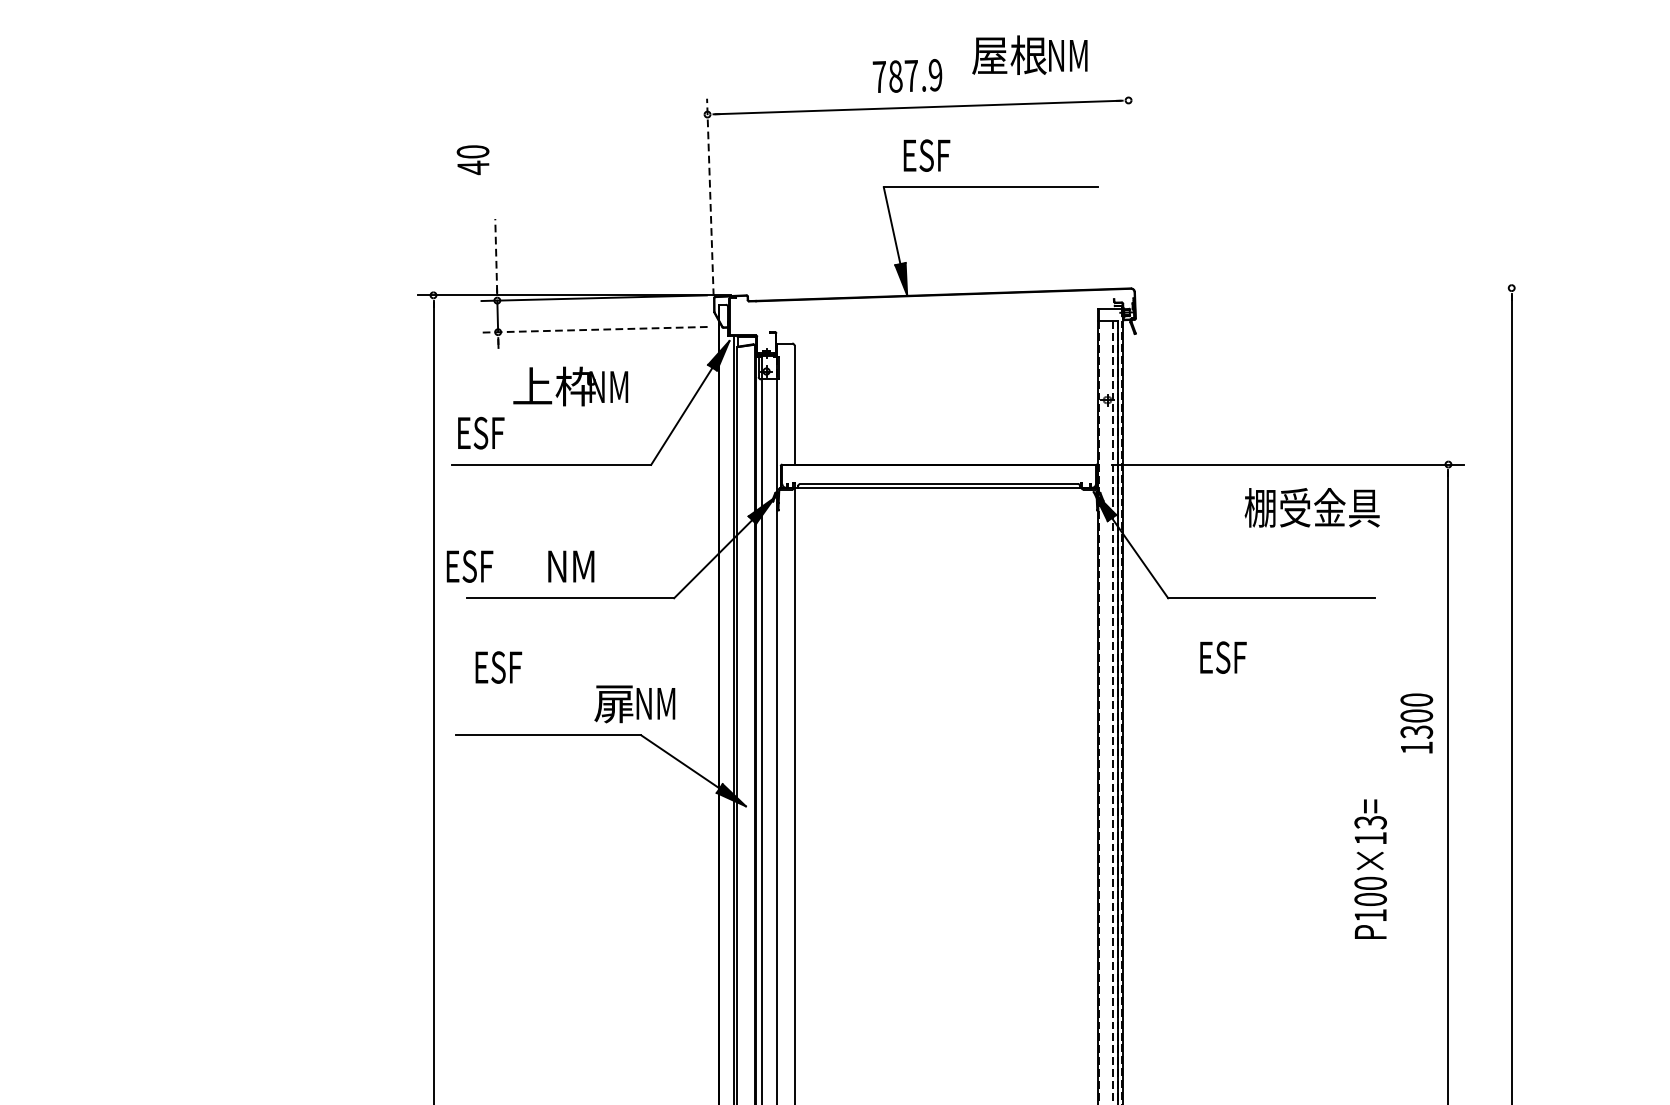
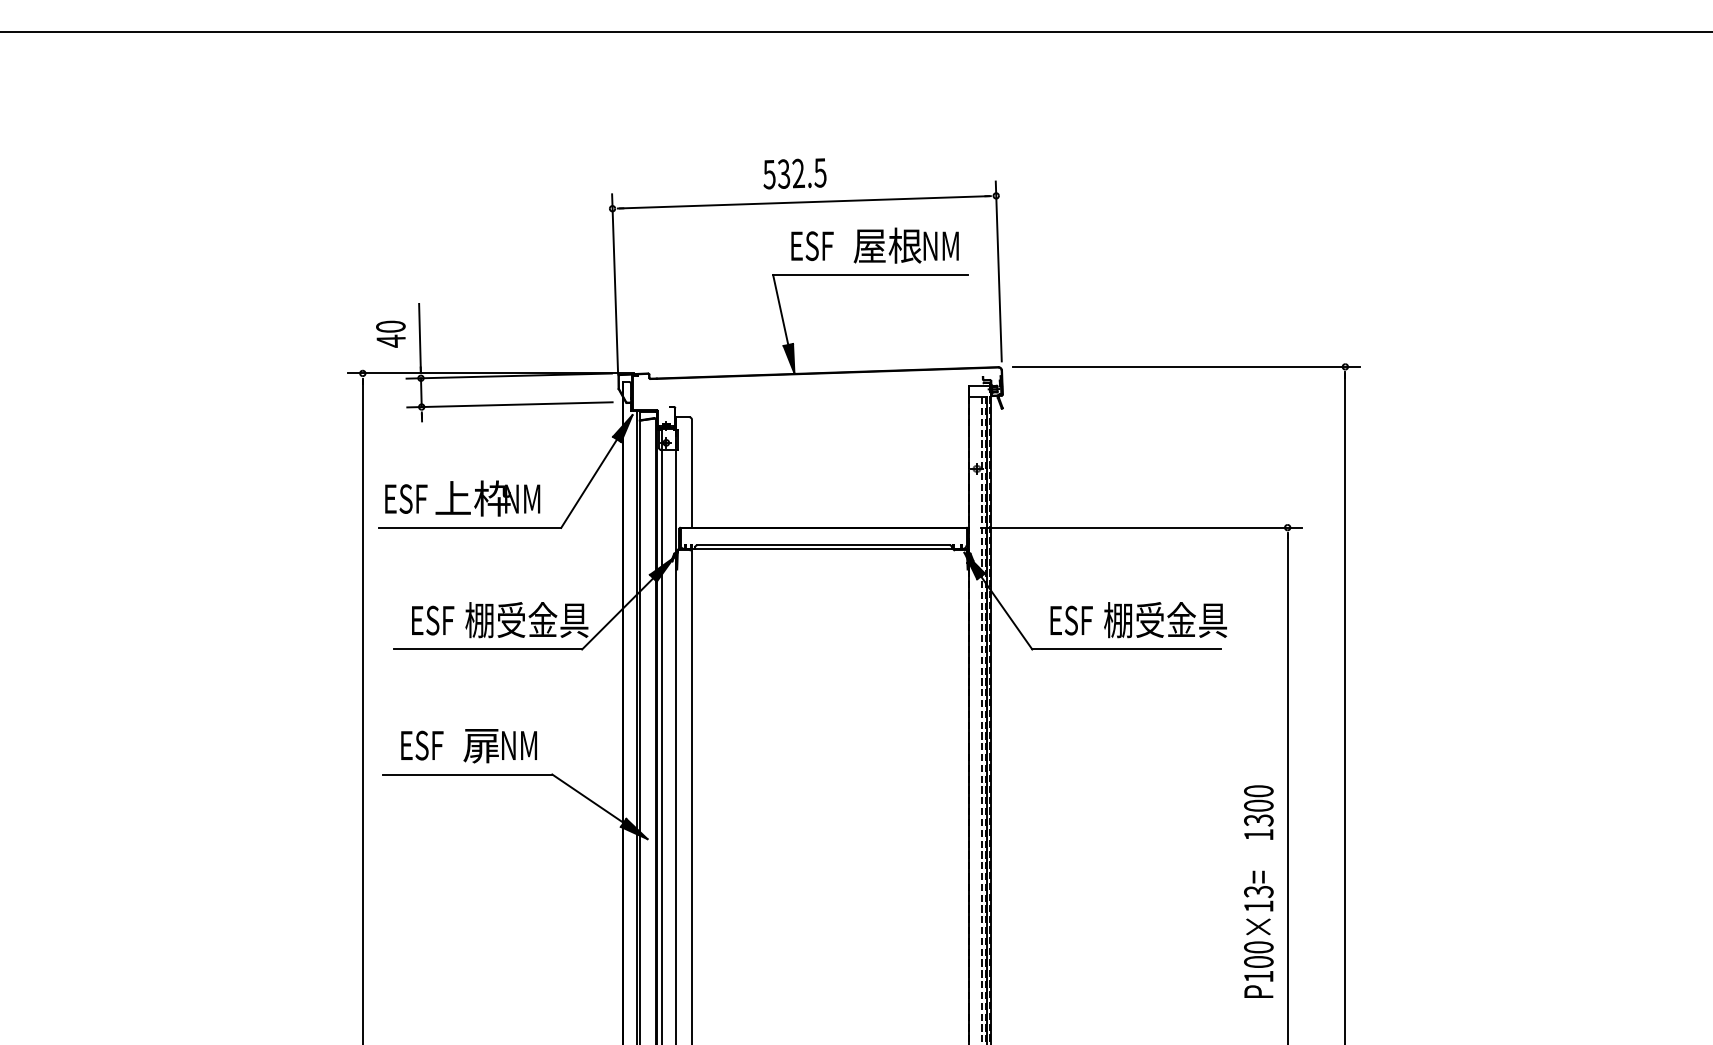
text: (1029, 55) -> (905, 245), moved
text: (907, 75) -> (794, 173), 787.9 -> 532.5
text: (472, 159) -> (390, 333), moved
line: (1131, 183) -> (998, 271), added
line: (710, 197) -> (615, 284), dashed -> solid
line: (495, 255) -> (419, 337), dashed -> solid
line: (1336, 287) -> (1185, 366), added
line: (594, 329) -> (509, 404), dashed -> solid
text: (570, 386) -> (487, 498), moved
text: (1312, 508) -> (1165, 620), moved
text: (470, 566) -> (433, 620), moved
text: (613, 566) -> (526, 620), NM -> 棚受金具
text: (1223, 657) -> (1071, 620), moved
text: (498, 667) -> (422, 745), moved
text: (633, 704) -> (499, 746), moved
text: (1416, 723) -> (1258, 812), moved
text: (1370, 868) -> (1258, 933), moved

